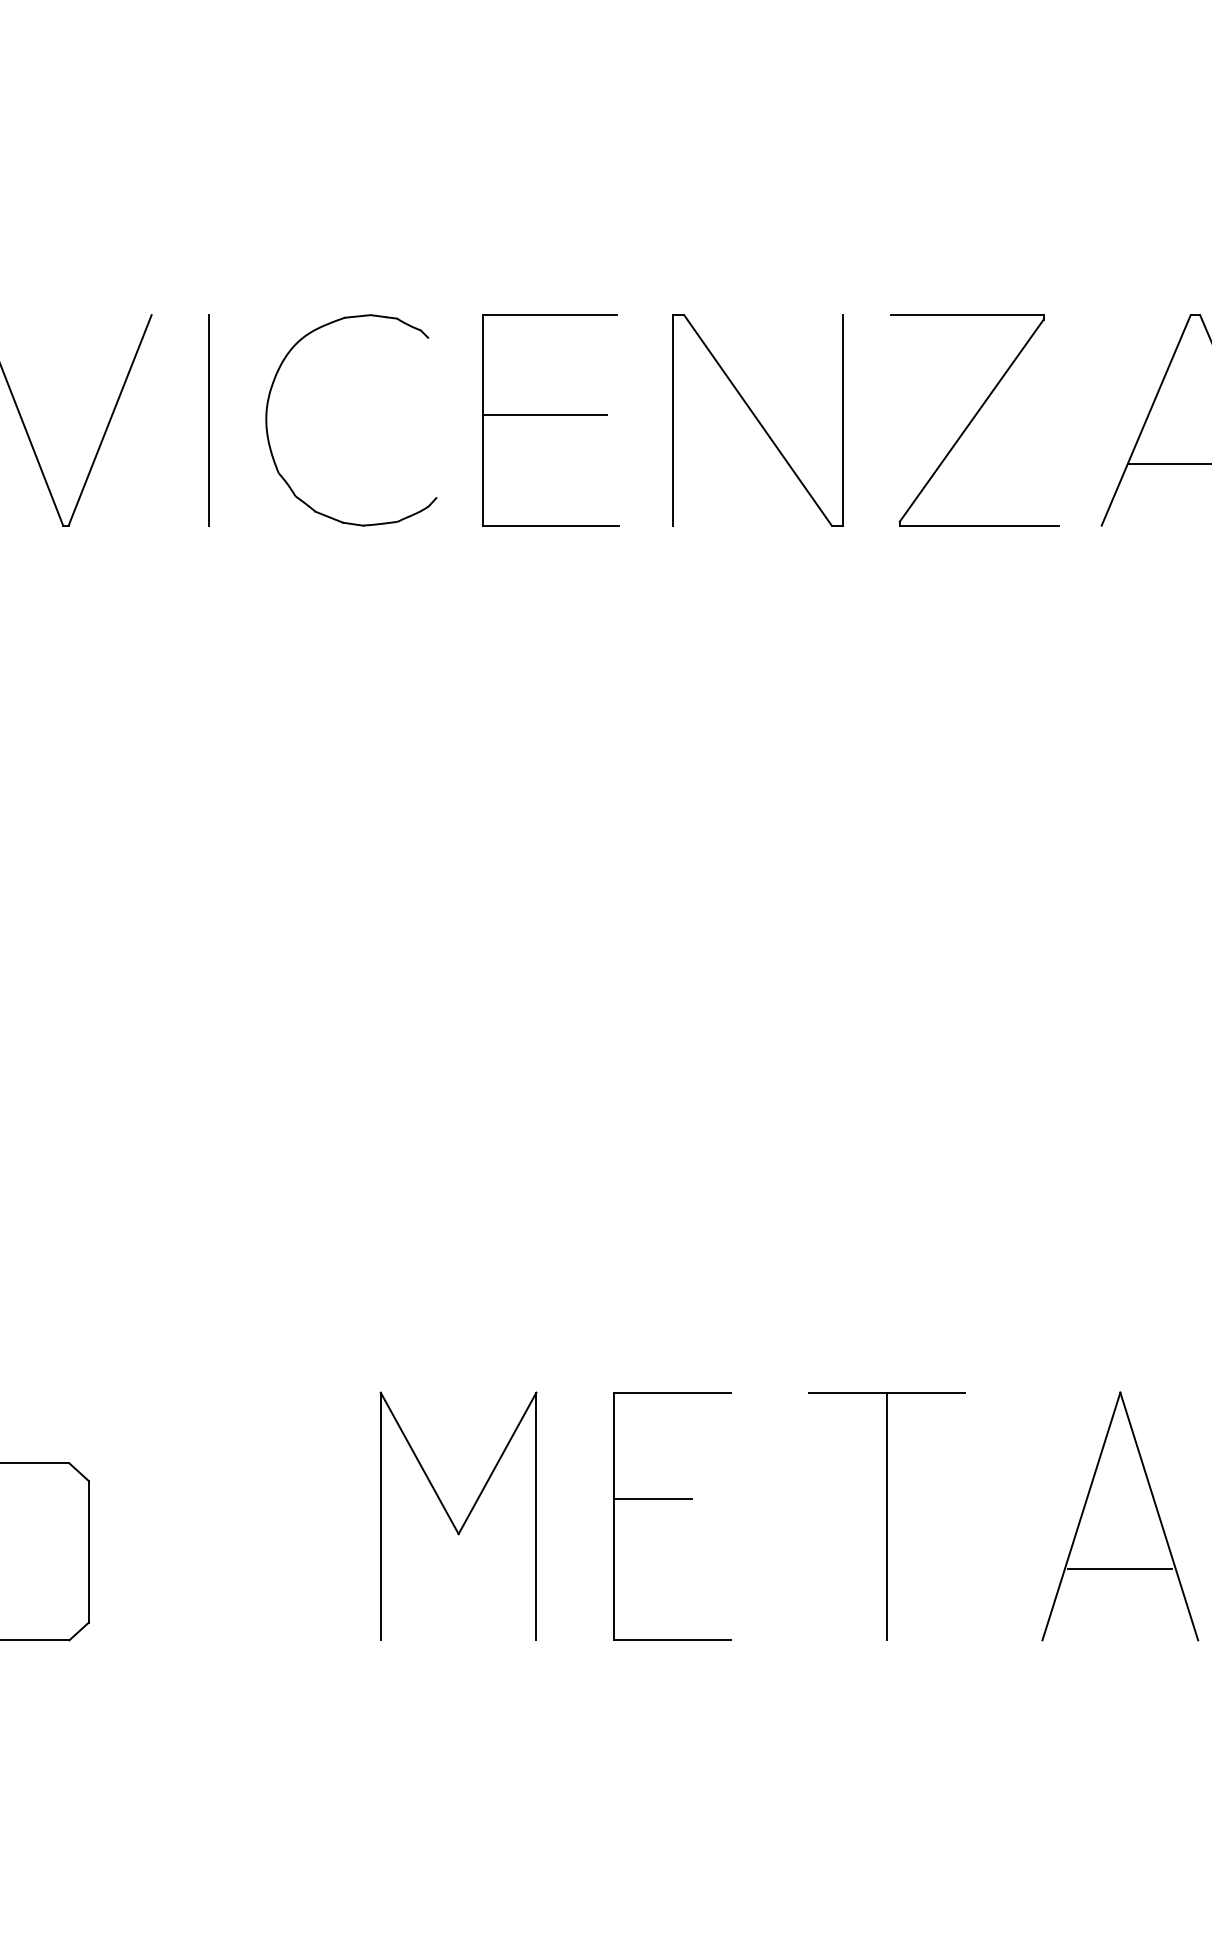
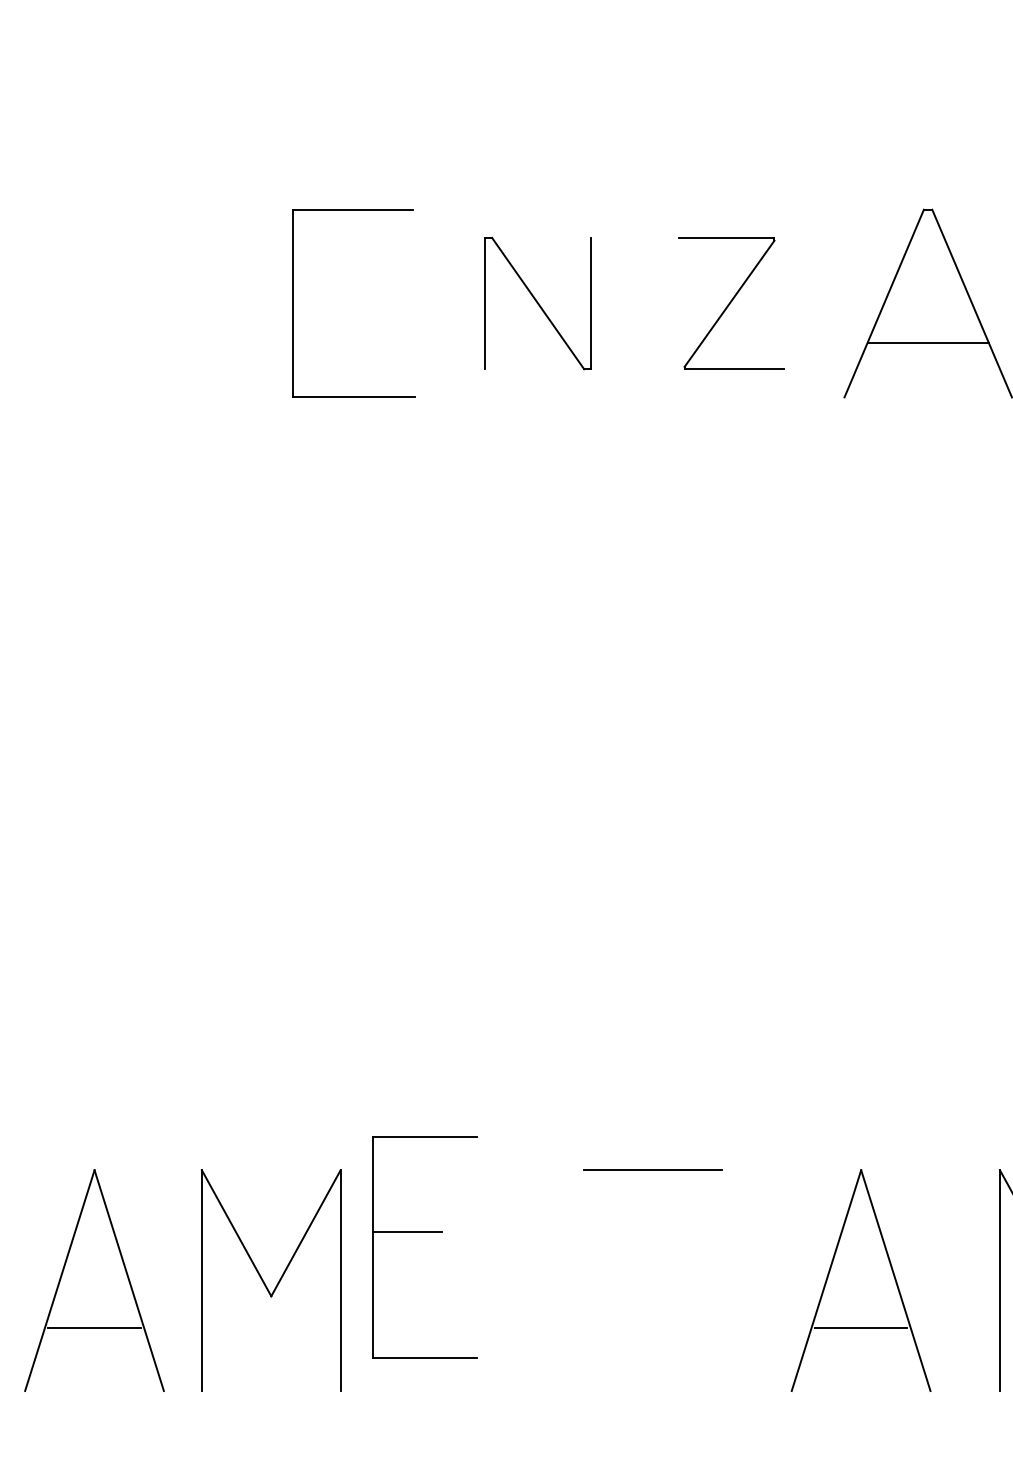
line: (545, 415) -> (348, 299), removed
line: (208, 420) -> (48, 303), removed
part: (267, 420) -> (100, 303), removed
part: (757, 420) -> (537, 303), size x0.7
part: (974, 420) -> (731, 303), size x0.7
part: (672, 1499) -> (424, 1232), moved
part: (294, 1505) -> (124, 1270), added
line: (886, 1516) -> (652, 1280), removed

